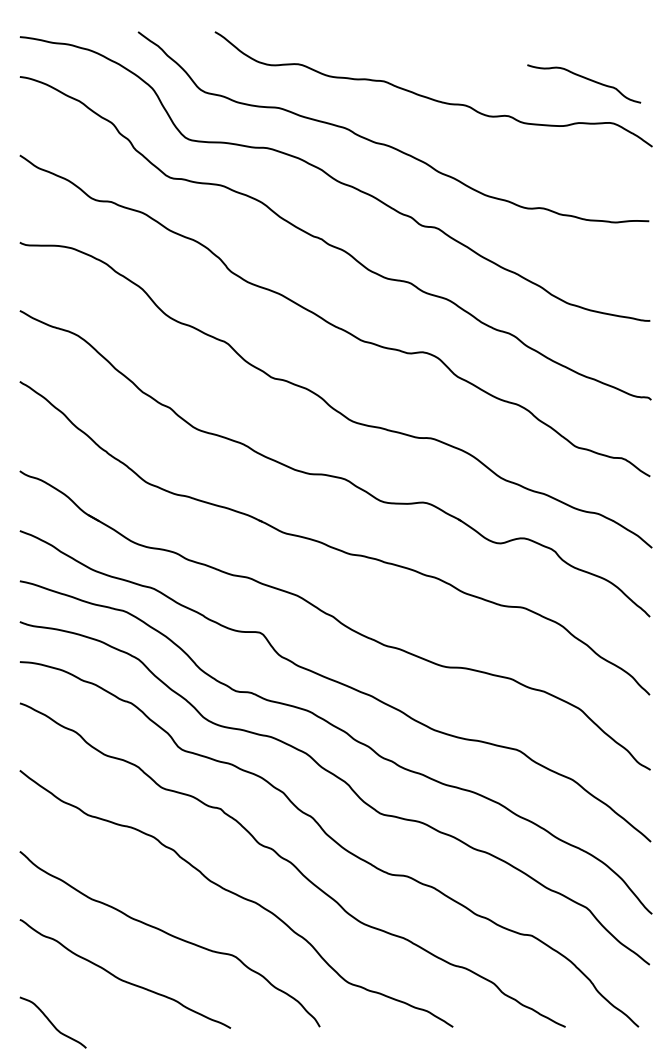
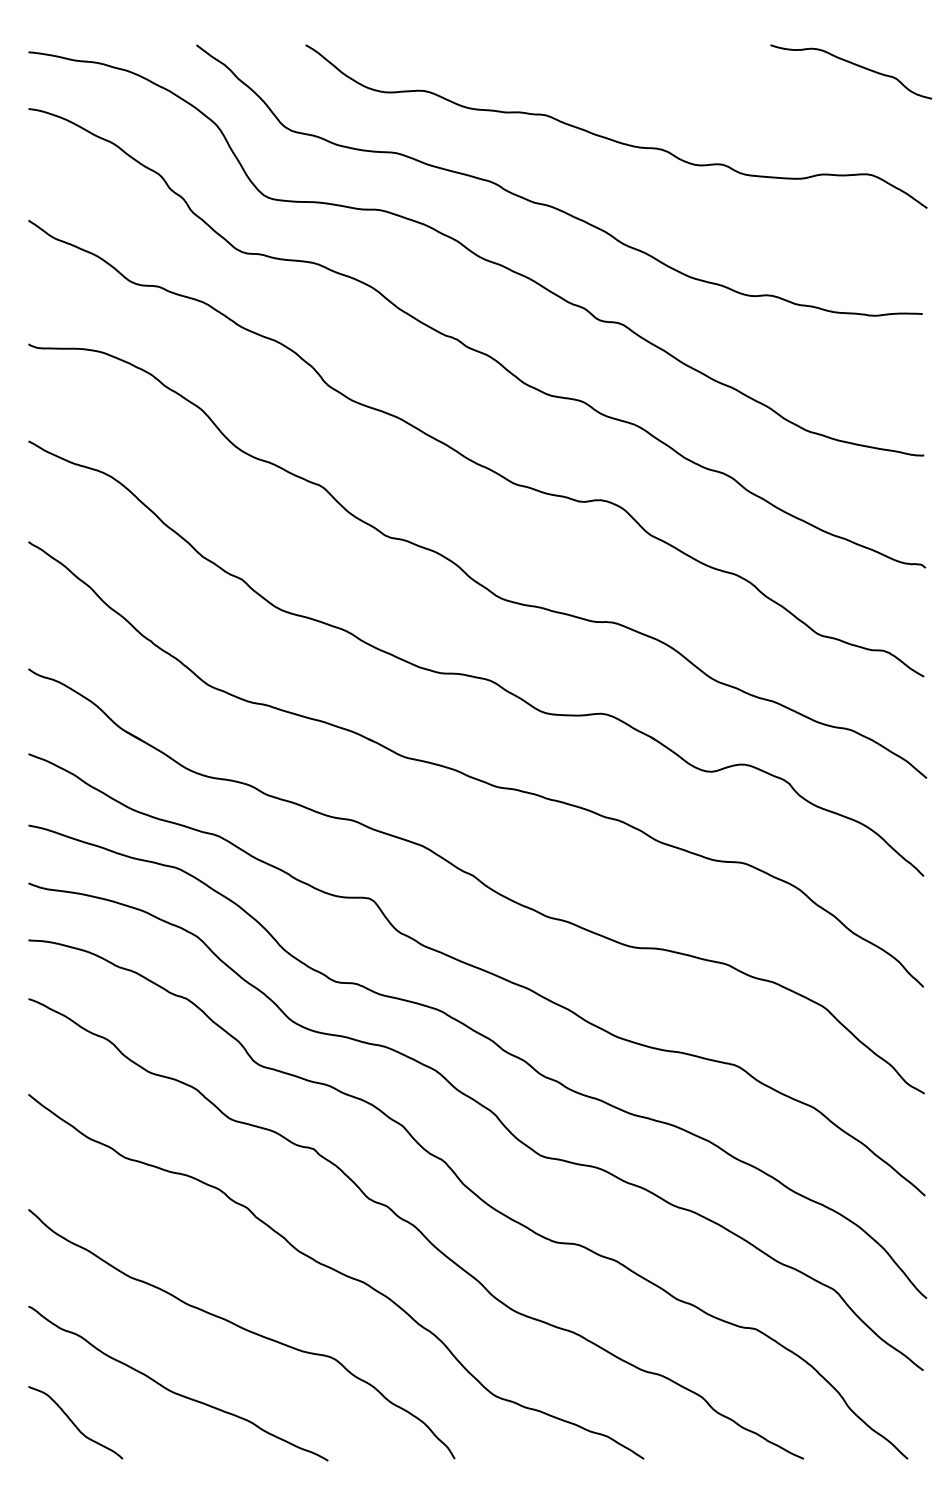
curve: (586, 79) -> (854, 65), moved
curve: (52, 1023) -> (74, 1423), moved

